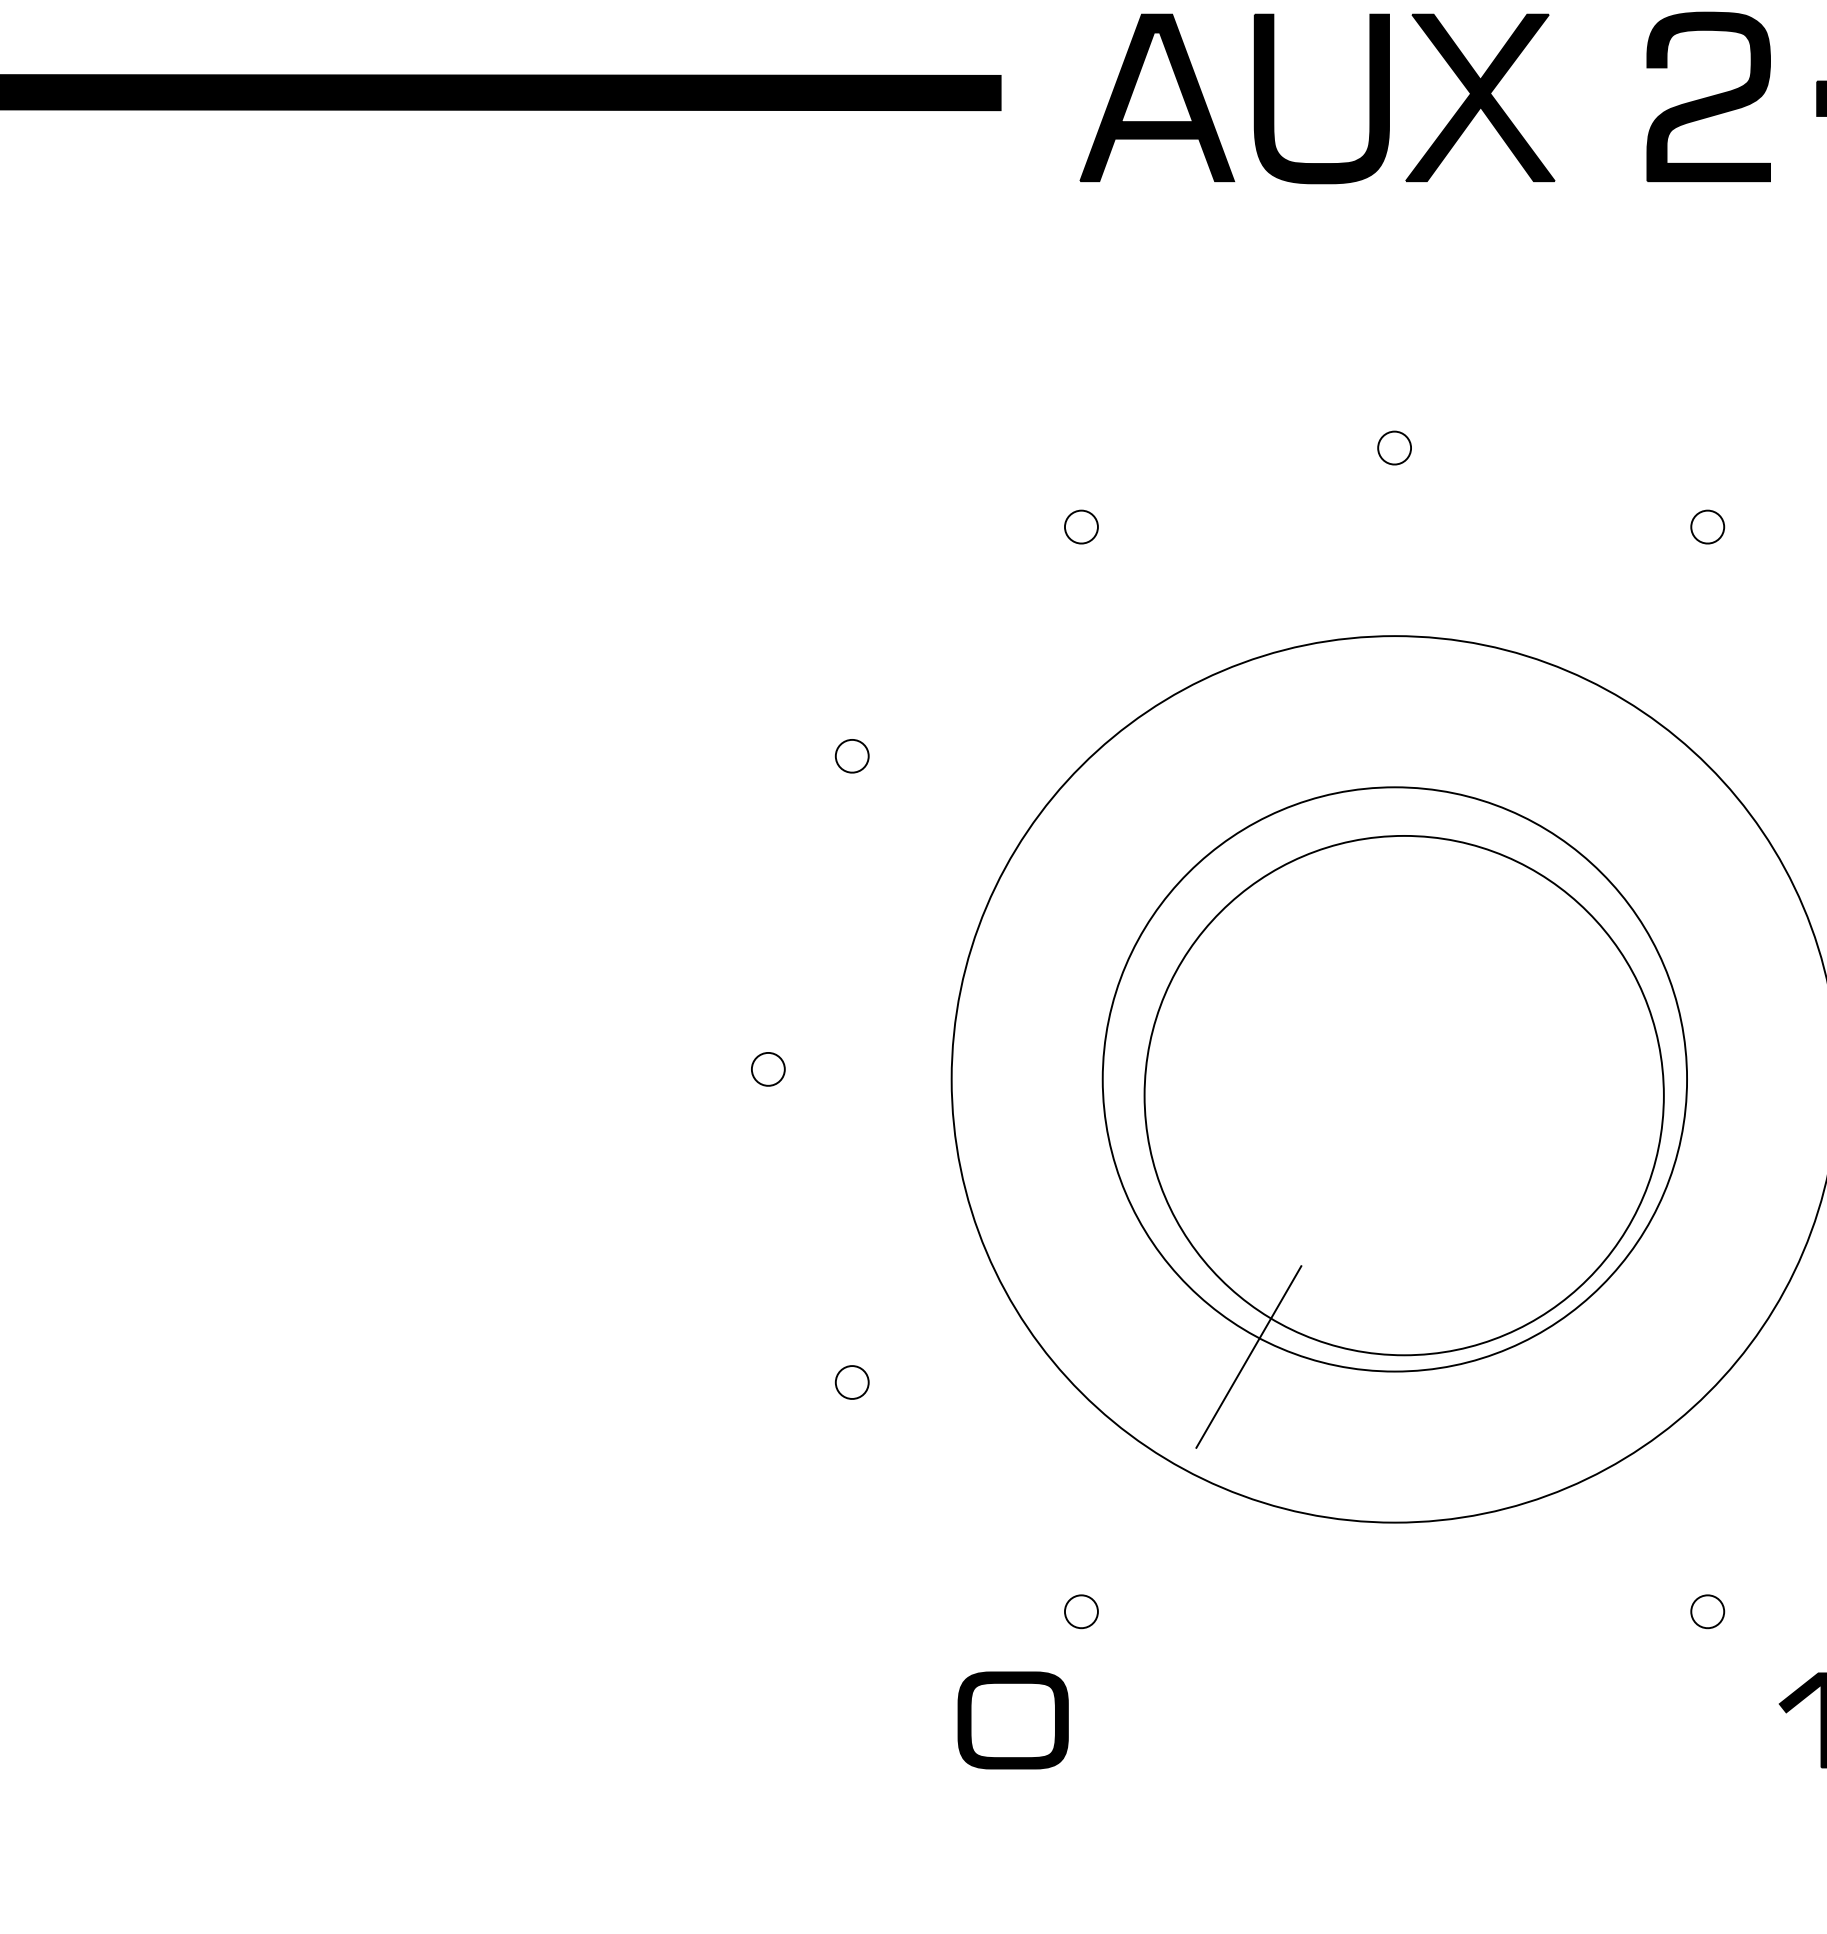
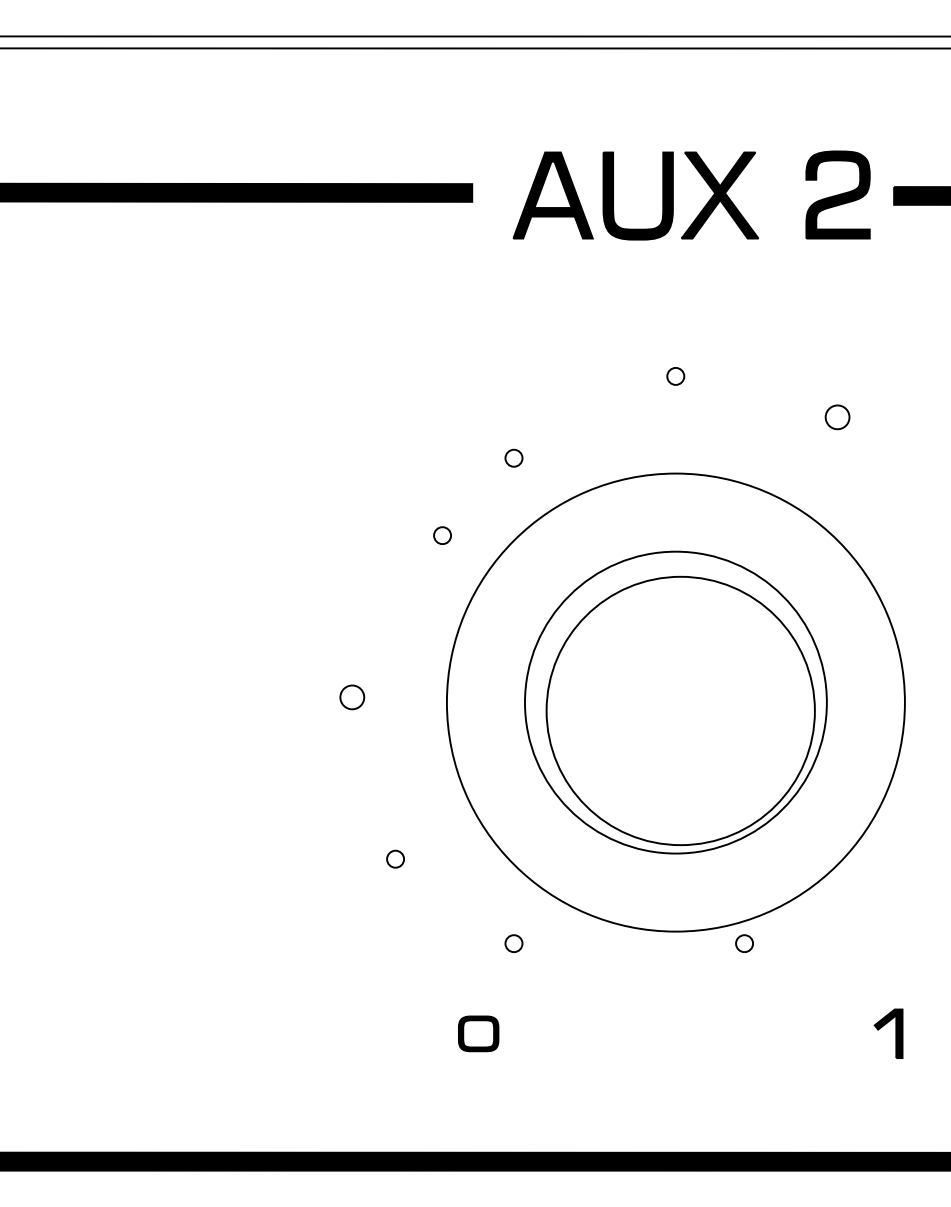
part: (1080, 525) -> (513, 457), moved
part: (1707, 525) -> (837, 416), size x1.4
part: (852, 755) -> (442, 535), moved
part: (766, 1069) -> (351, 697), size x1.4
line: (1248, 1355) -> (600, 845), removed
part: (1080, 1611) -> (513, 943), moved
part: (1707, 1611) -> (744, 943), moved
part: (1012, 1719) -> (478, 1033), size x0.7

